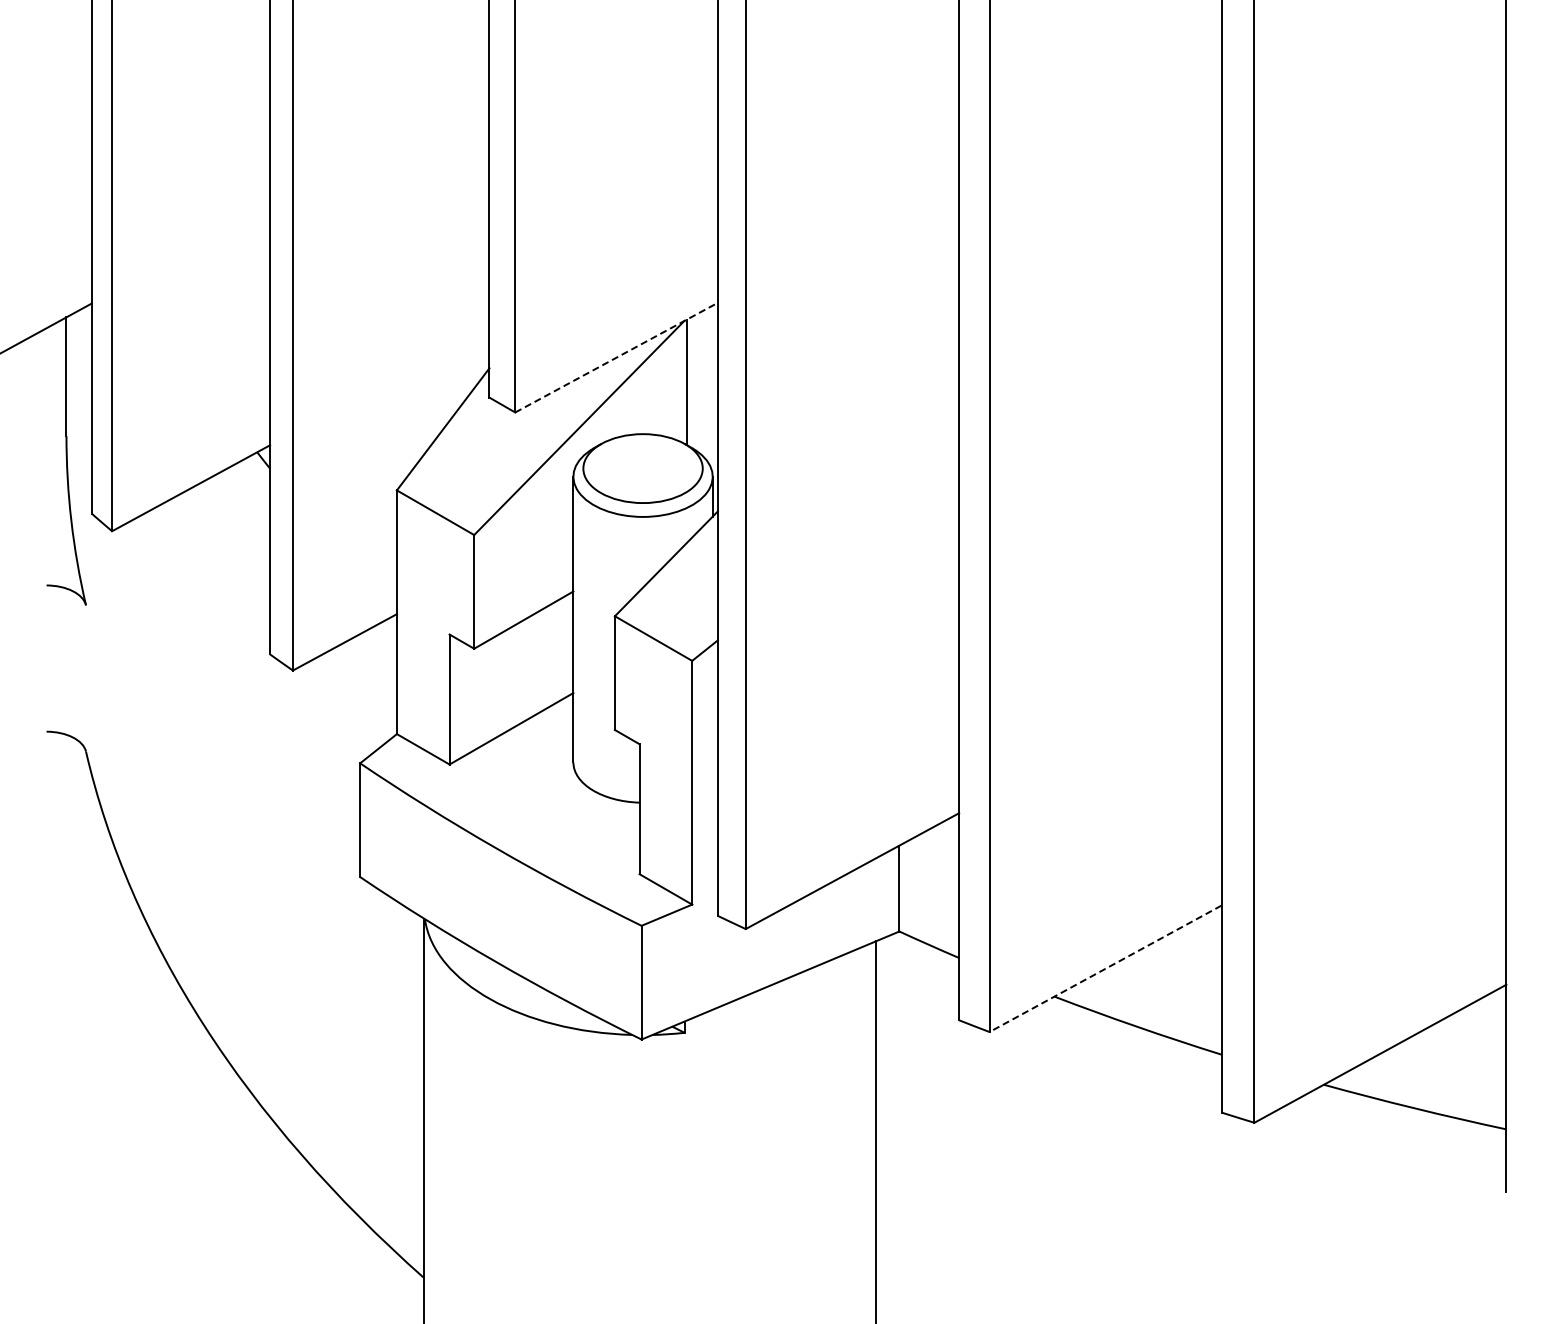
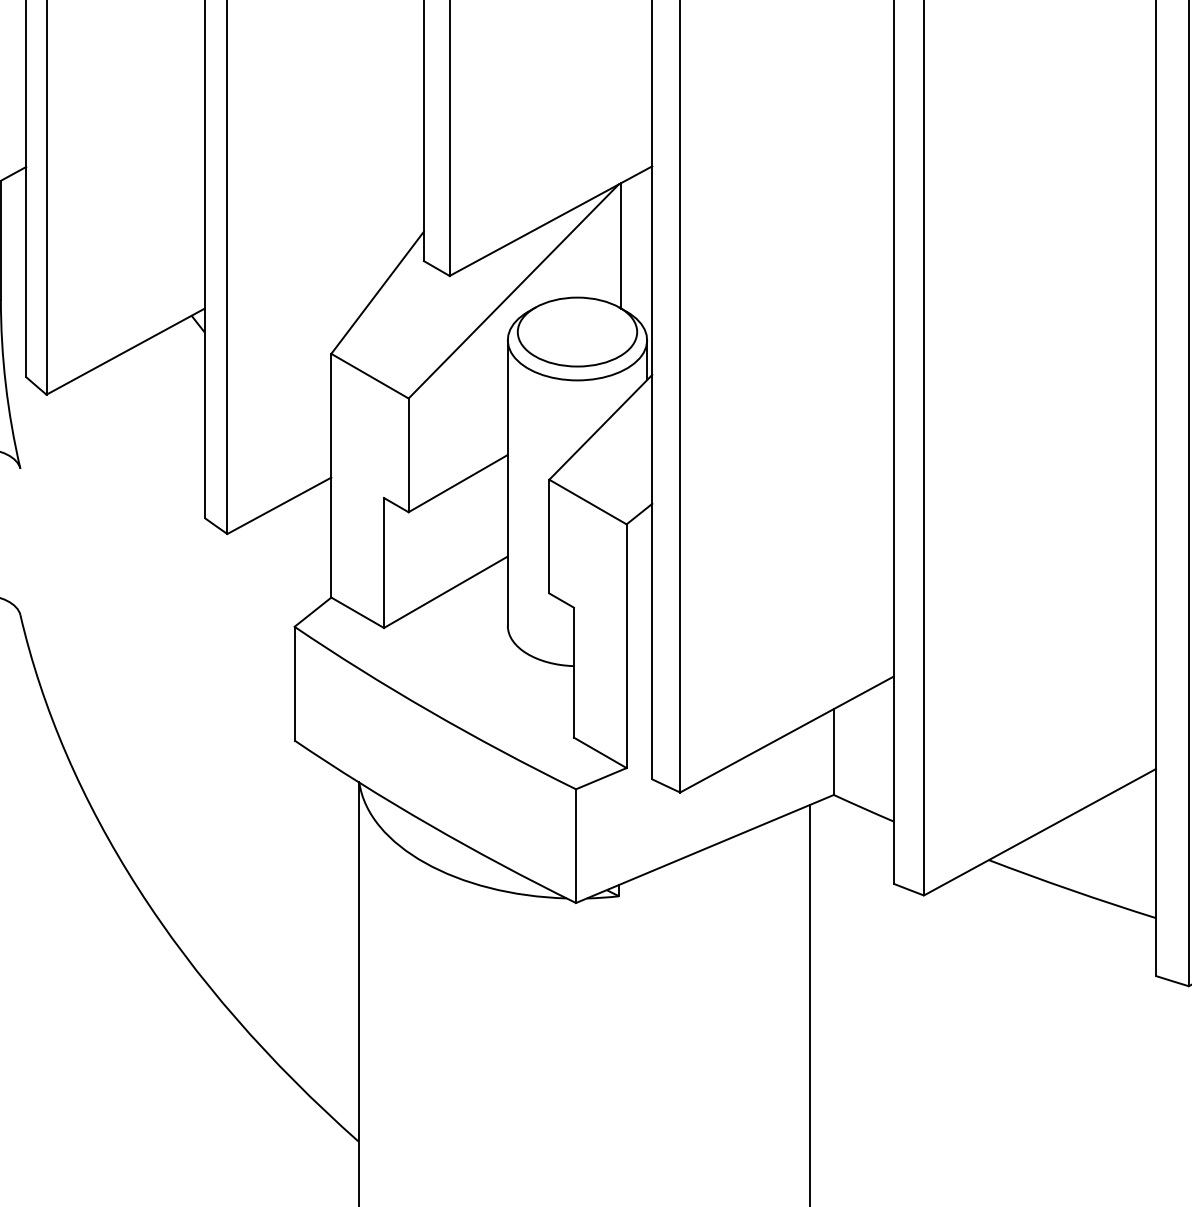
line: (617, 357) -> (551, 220), dashed -> solid
line: (1105, 969) -> (1039, 832), dashed -> solid

